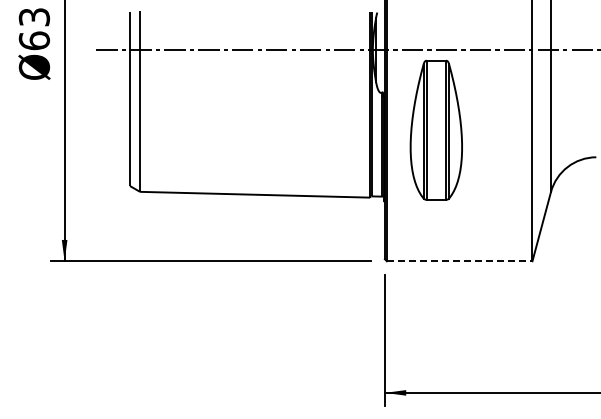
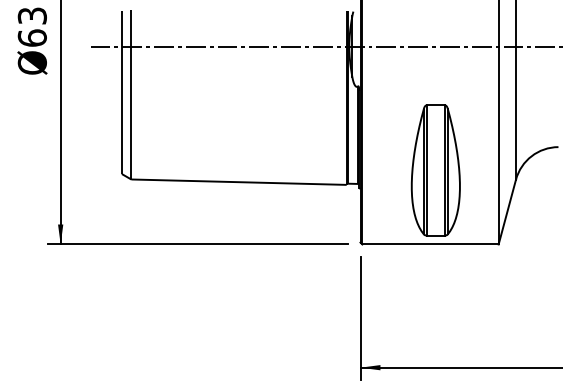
part: (435, 129) -> (435, 169), moved
line: (459, 261) -> (430, 244), dashed -> solid

